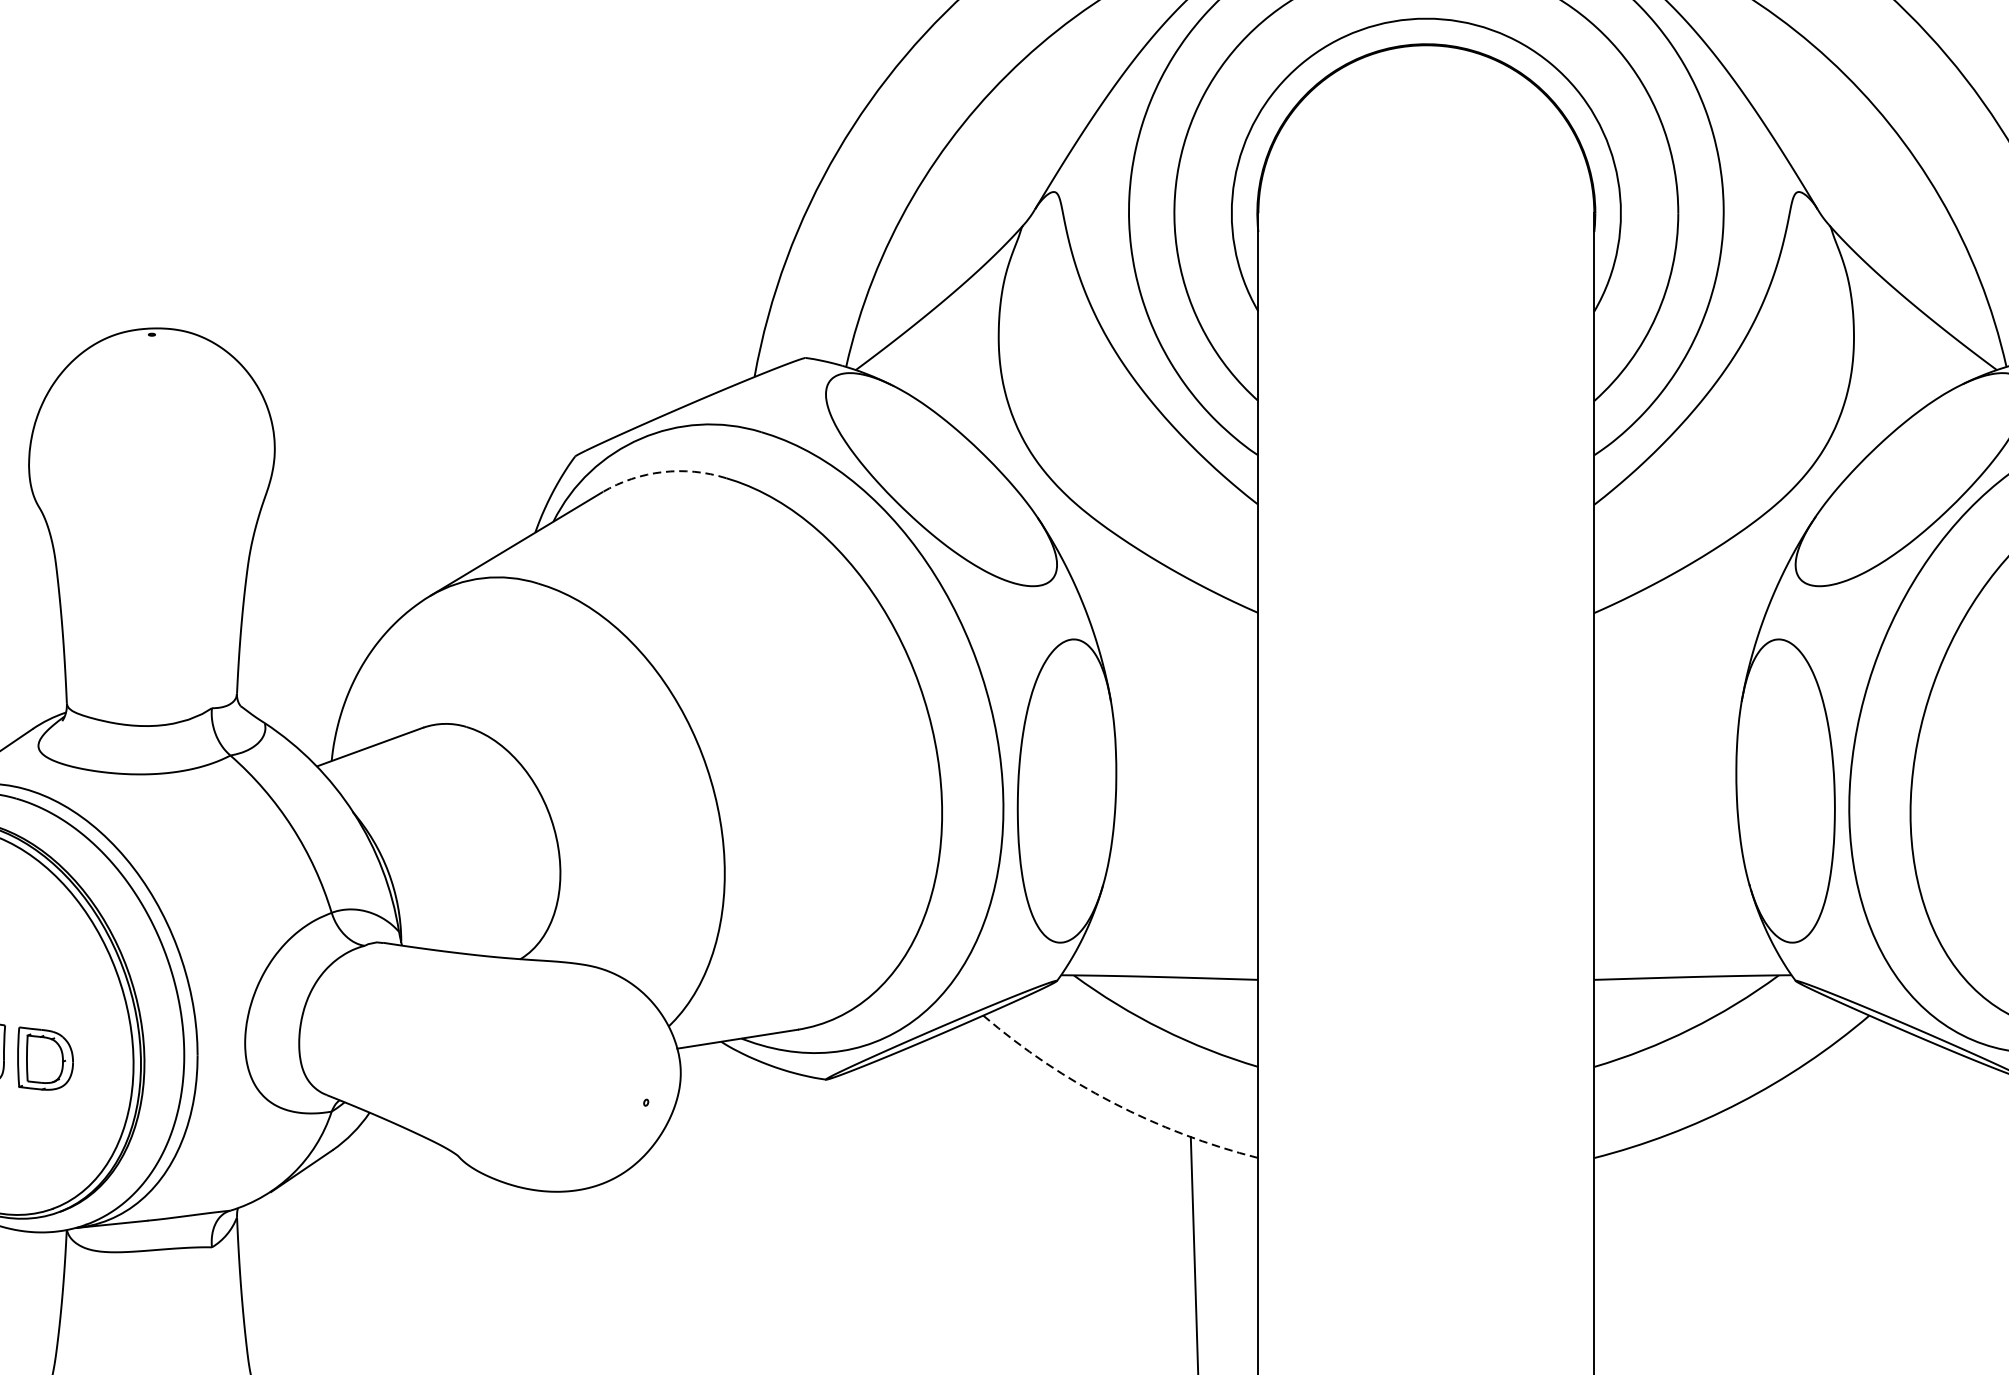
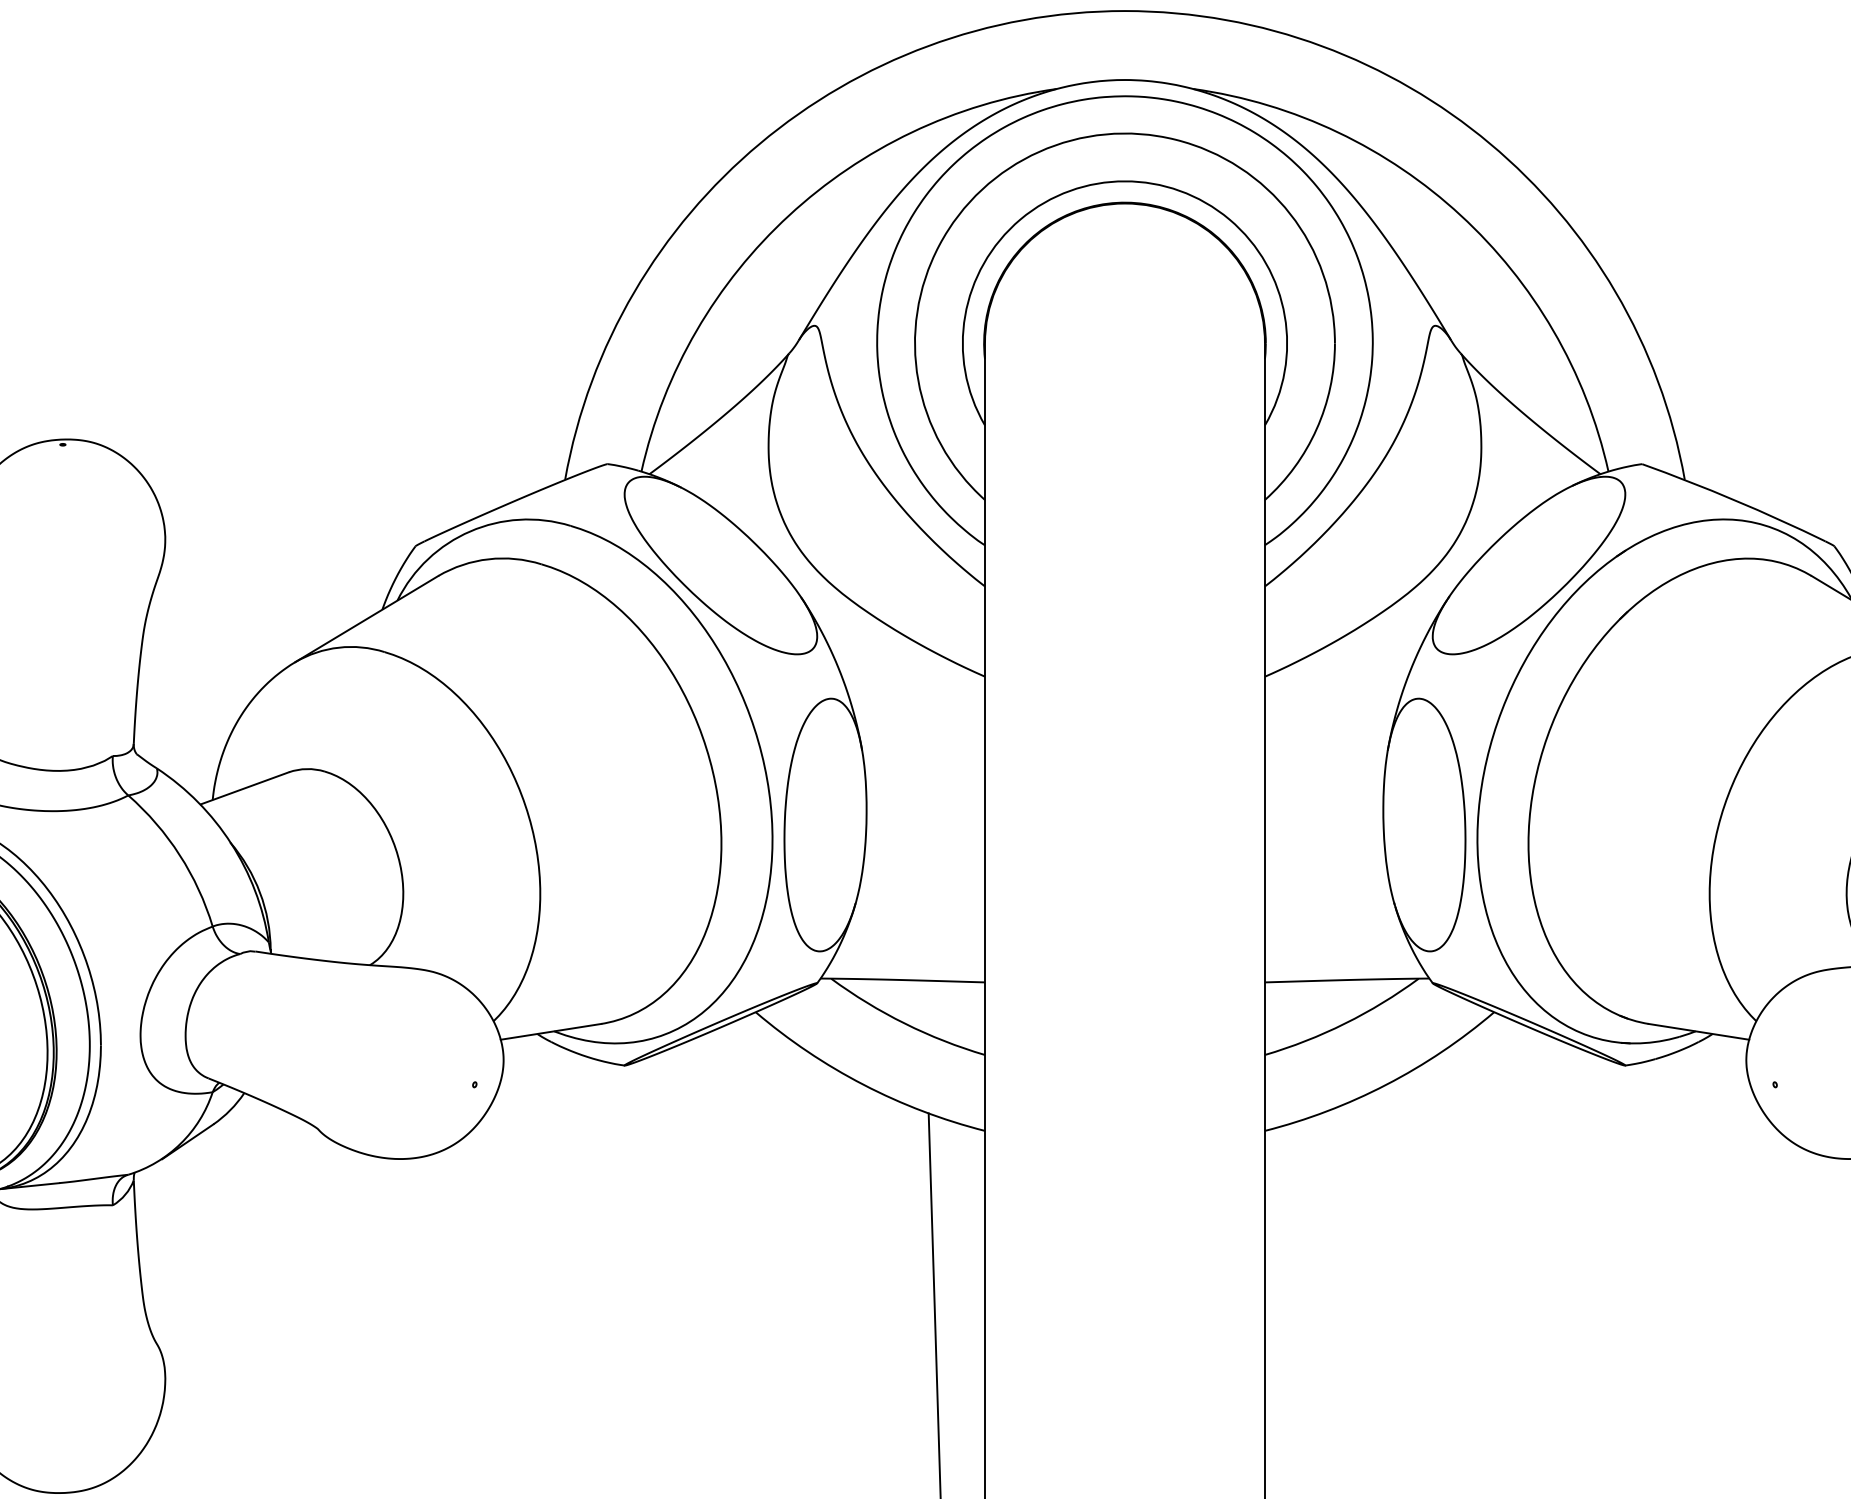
arc: (662, 472) -> (488, 559), dashed -> solid
arc: (1112, 1102) -> (863, 1084), dashed -> solid

